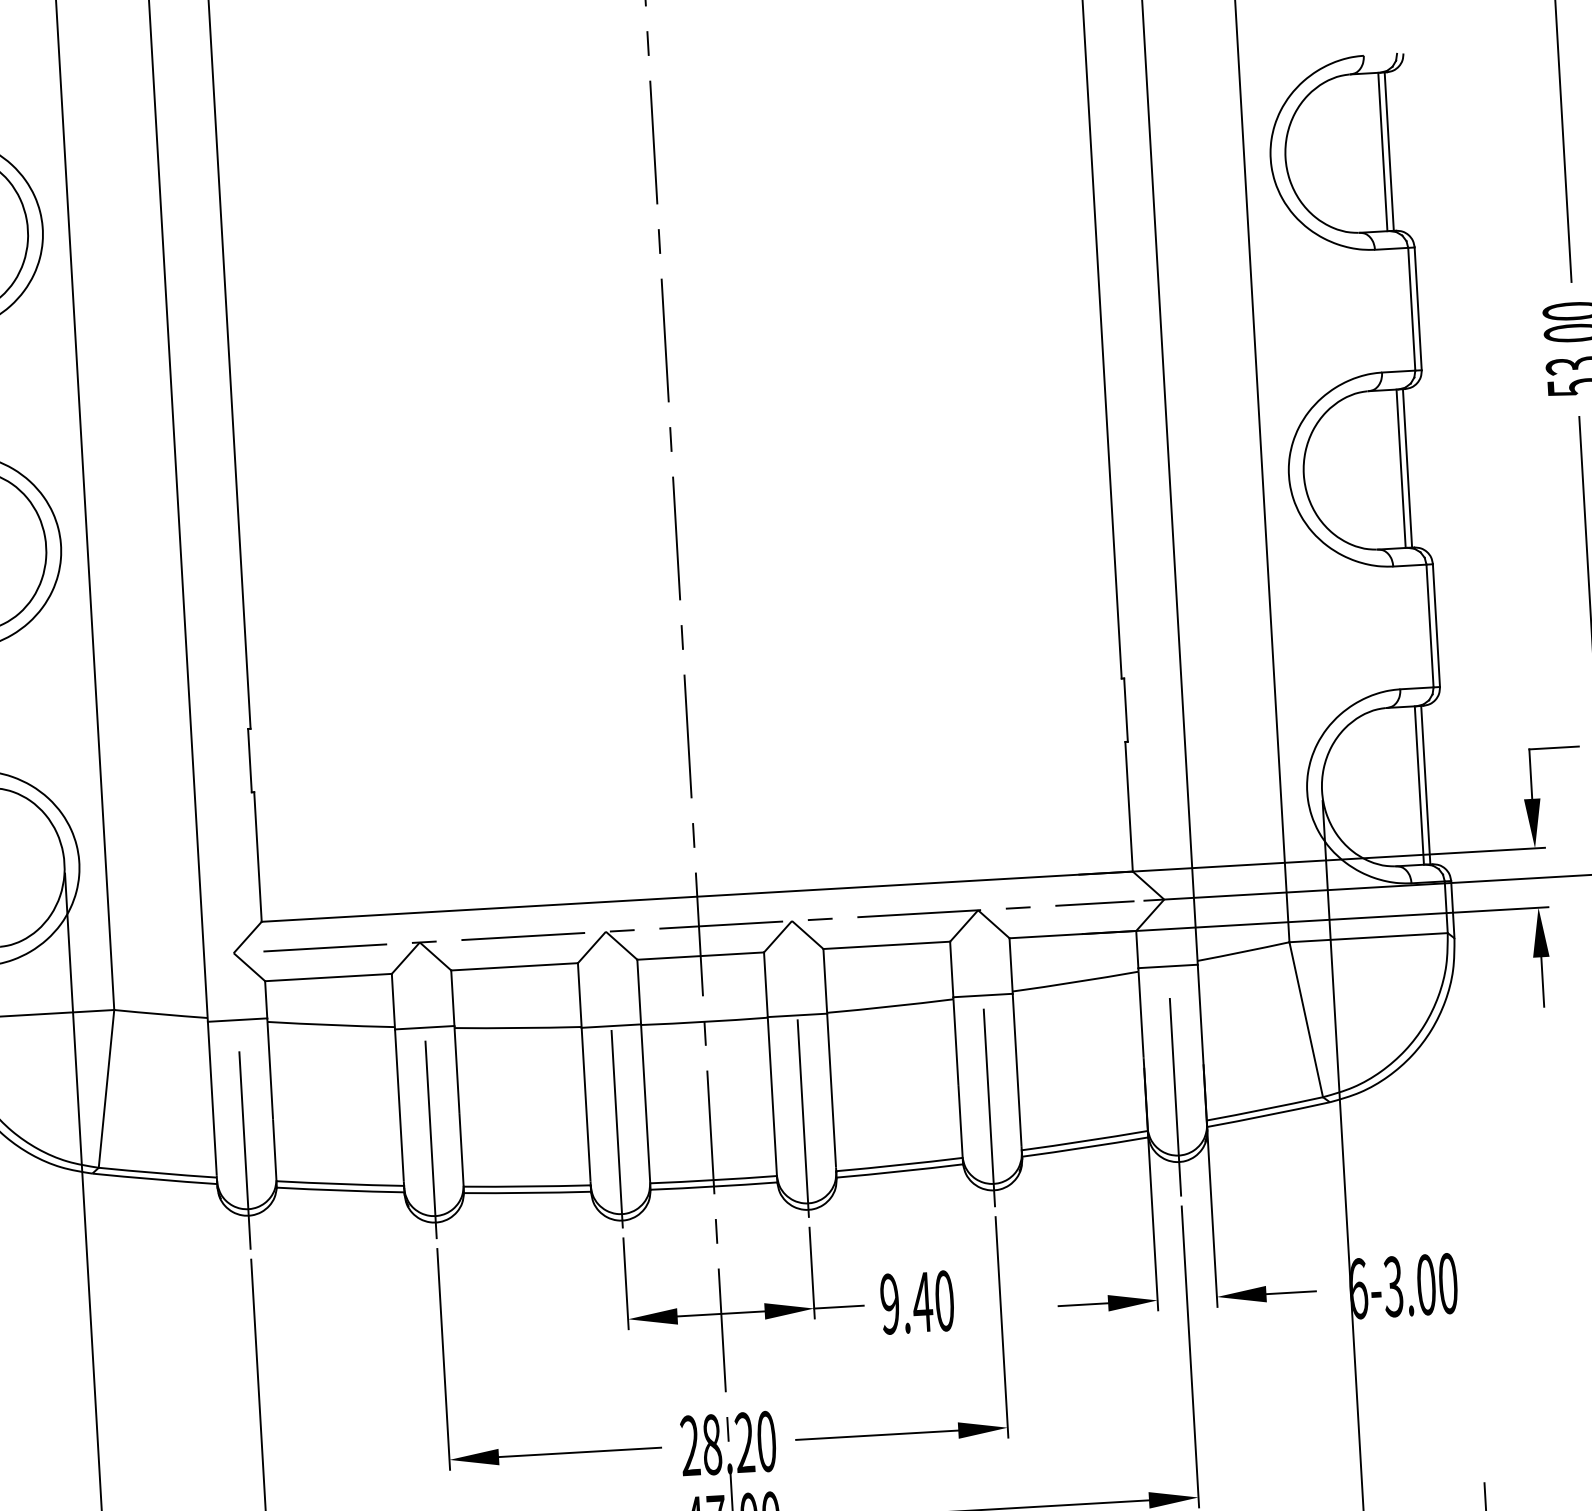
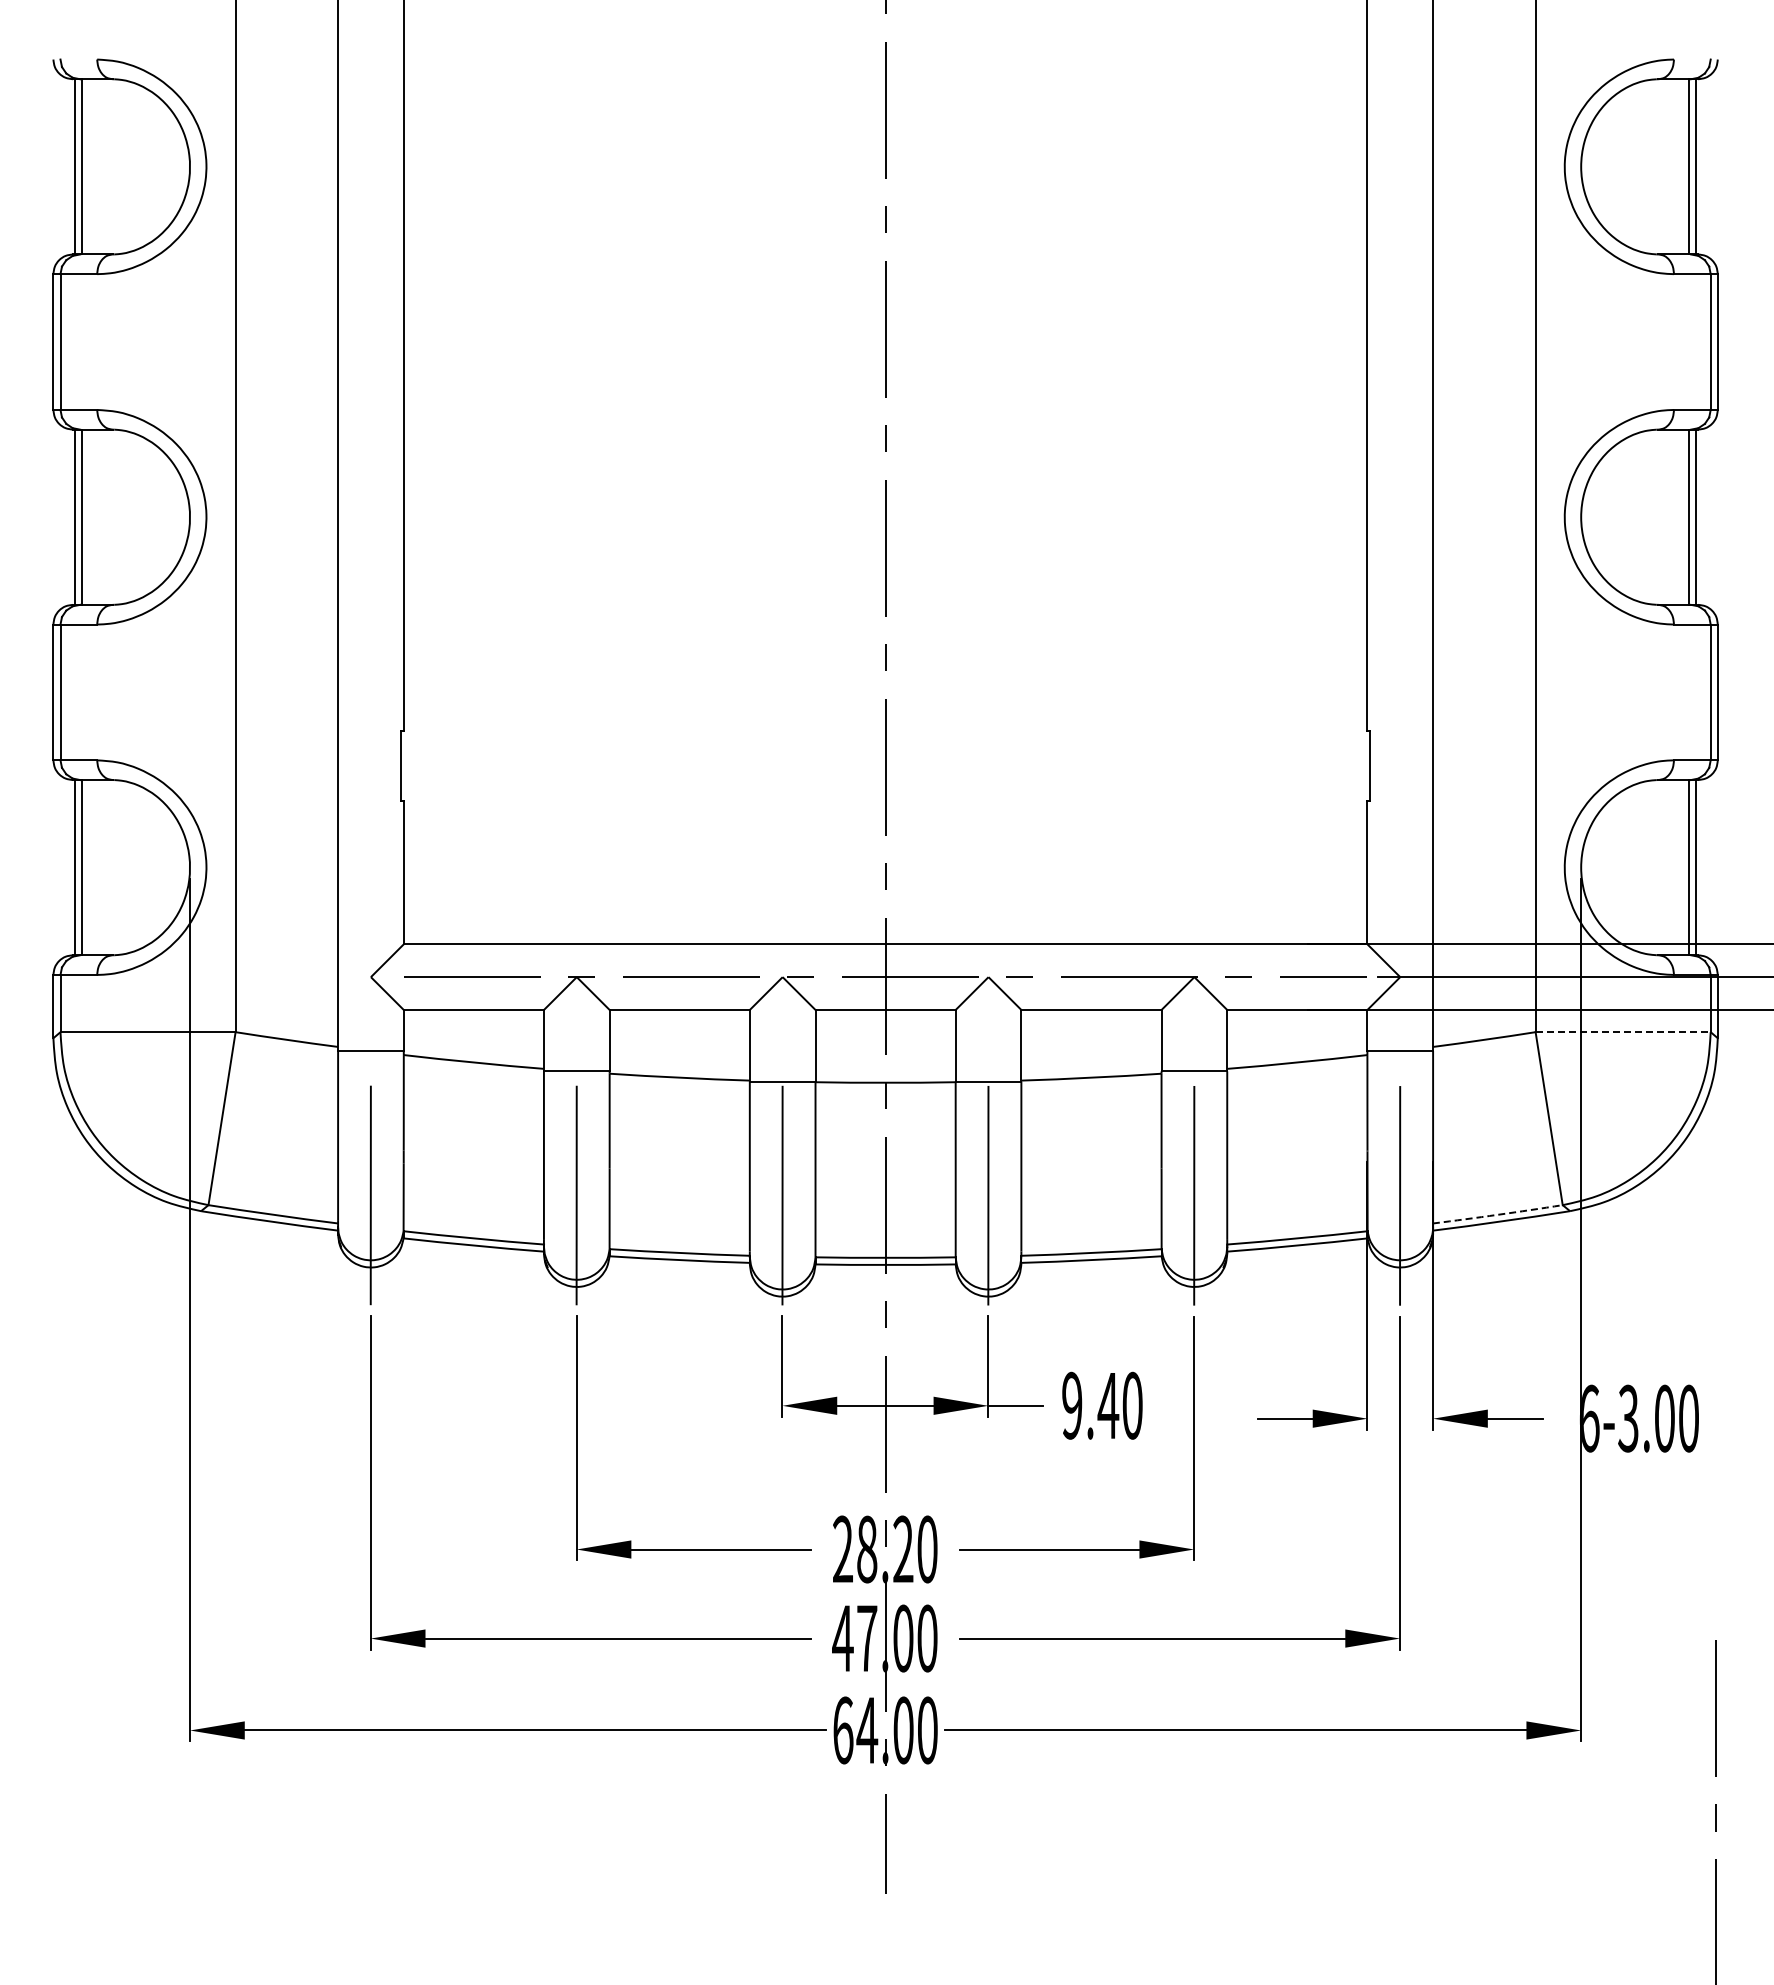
line: (1368, 937) -> (1623, 1032), solid -> dashed
arc: (1264, 1109) -> (1497, 1214), solid -> dashed

